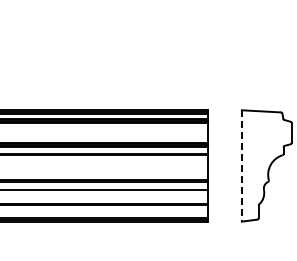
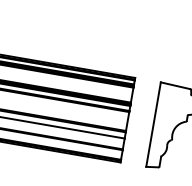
line: (241, 165) -> (153, 124), dashed -> solid

